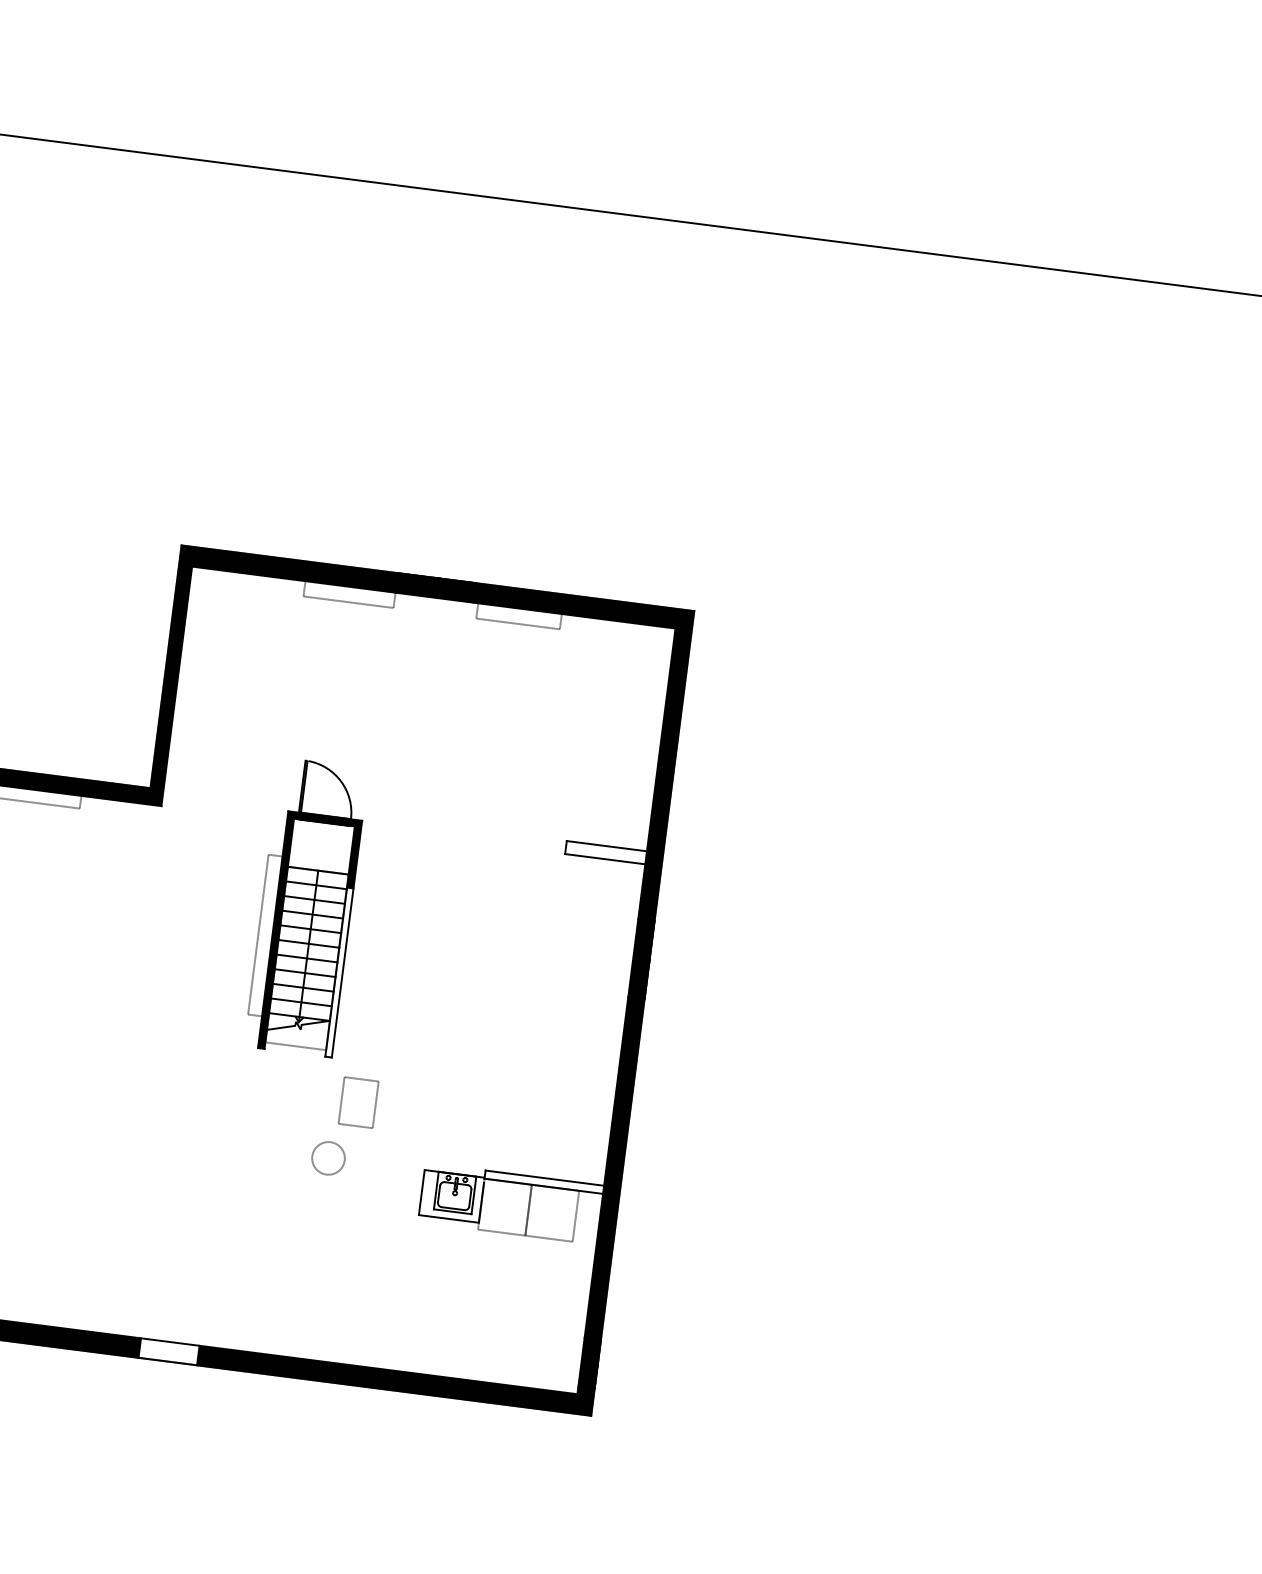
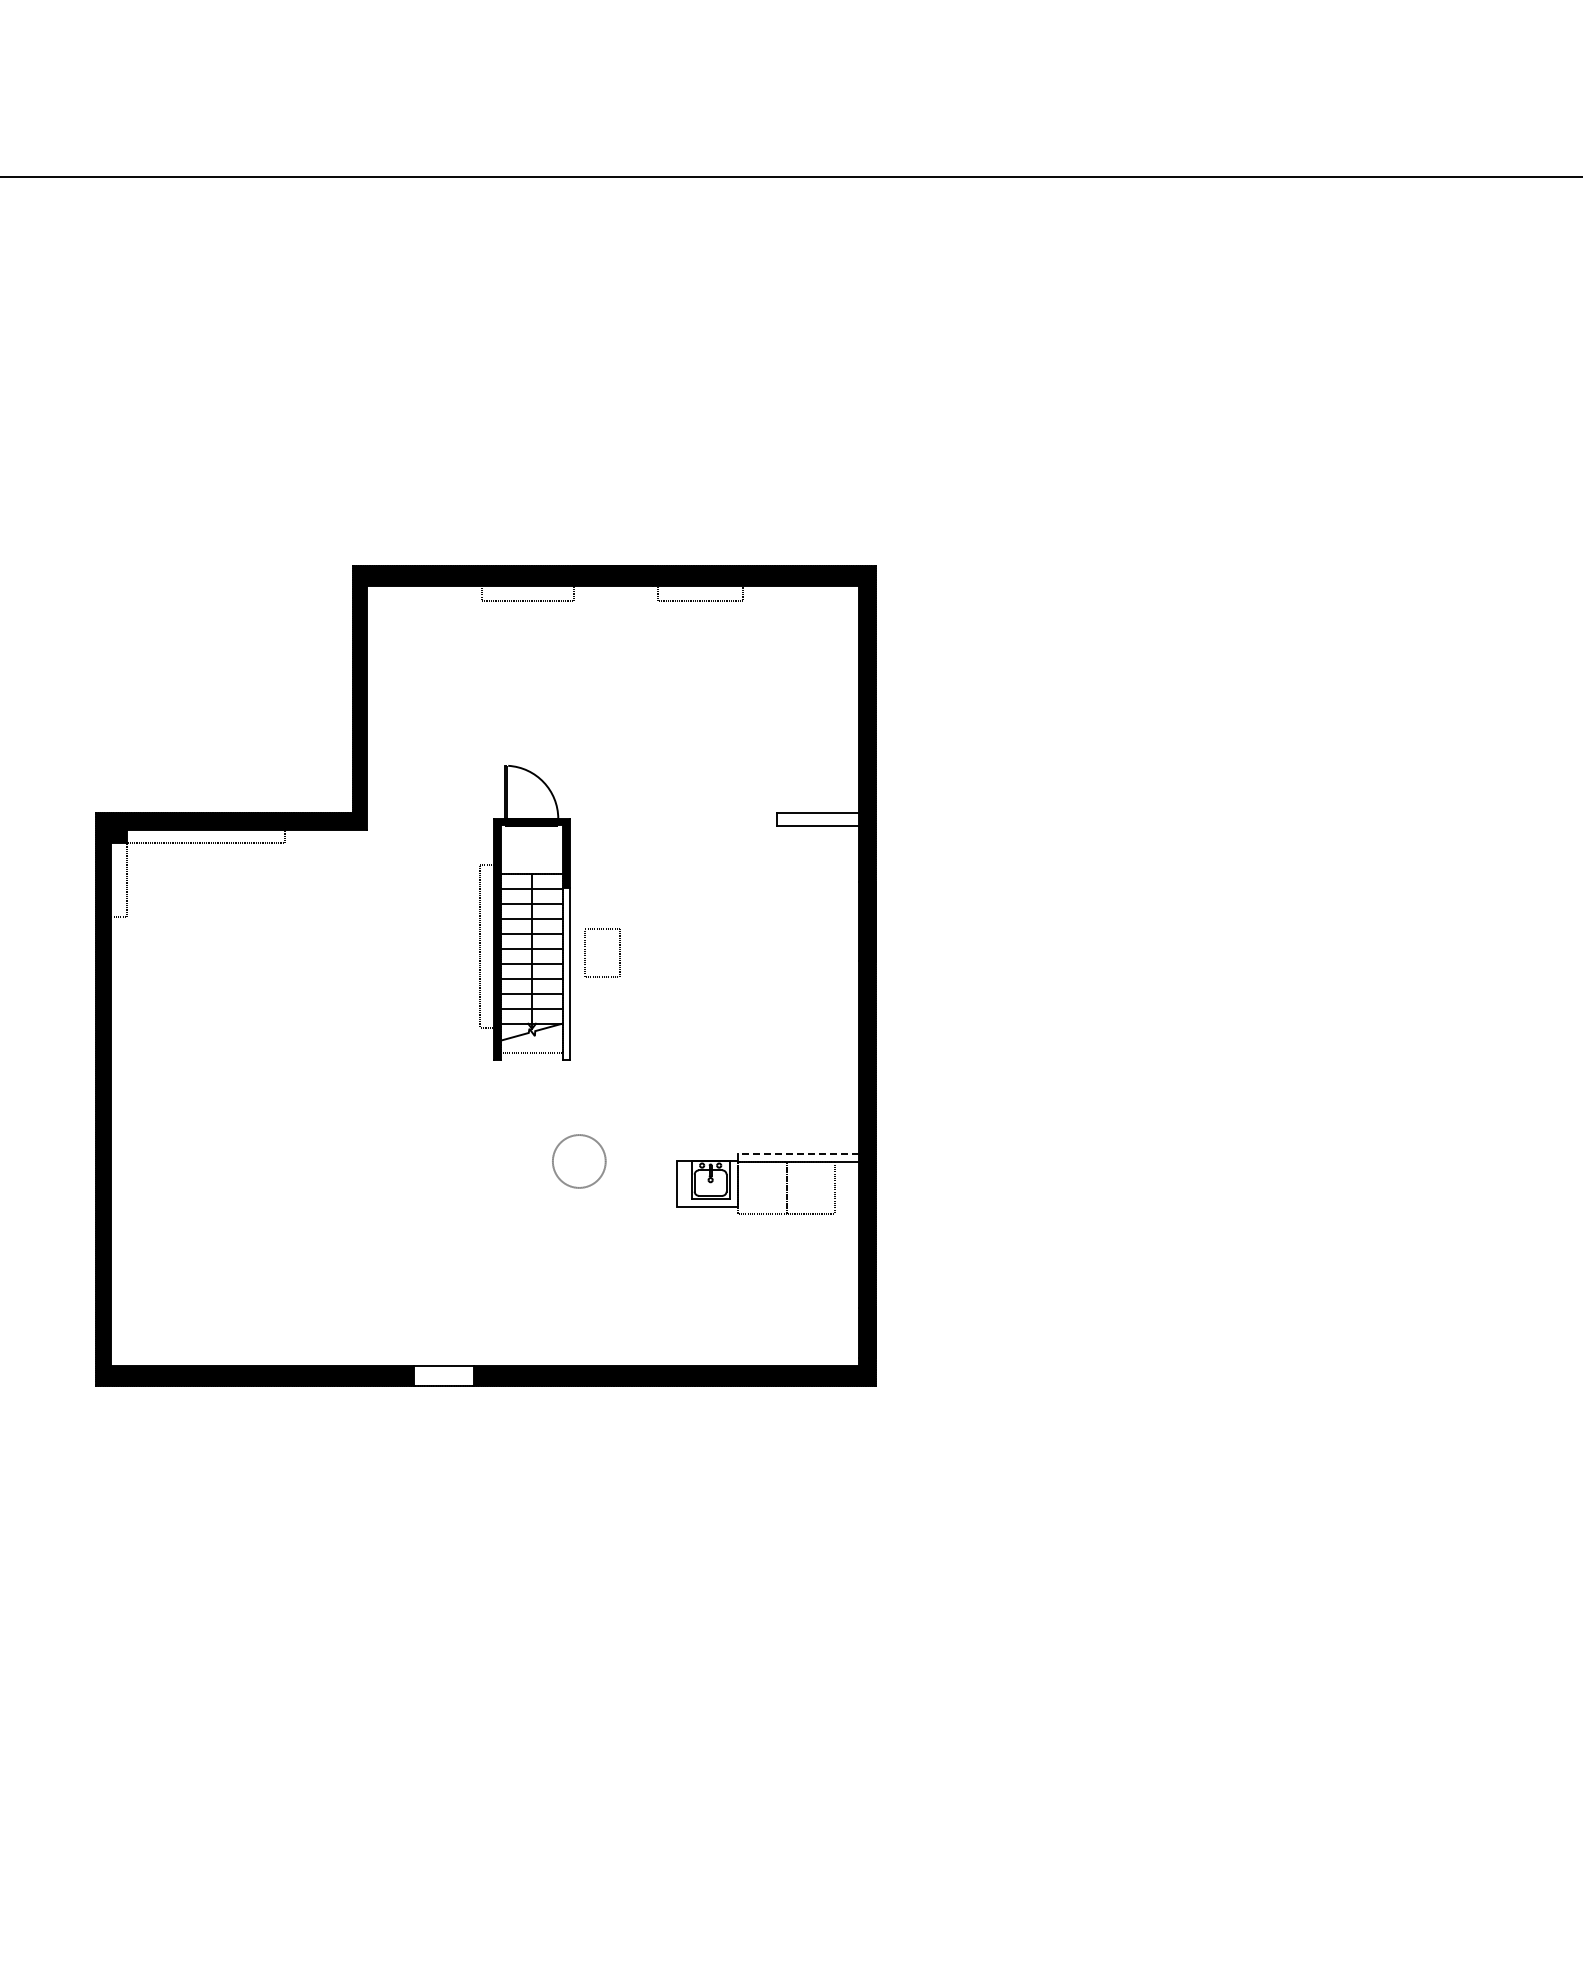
part: (342, 1099) -> (585, 951), moved
circle: (327, 1158) -> (578, 1161), size x1.6
line: (544, 1178) -> (798, 1153), solid -> dashed

